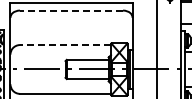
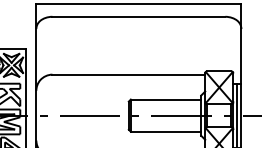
line: (71, 10) -> (138, 16), dashed -> solid
line: (65, 45) -> (128, 75), dashed -> solid

